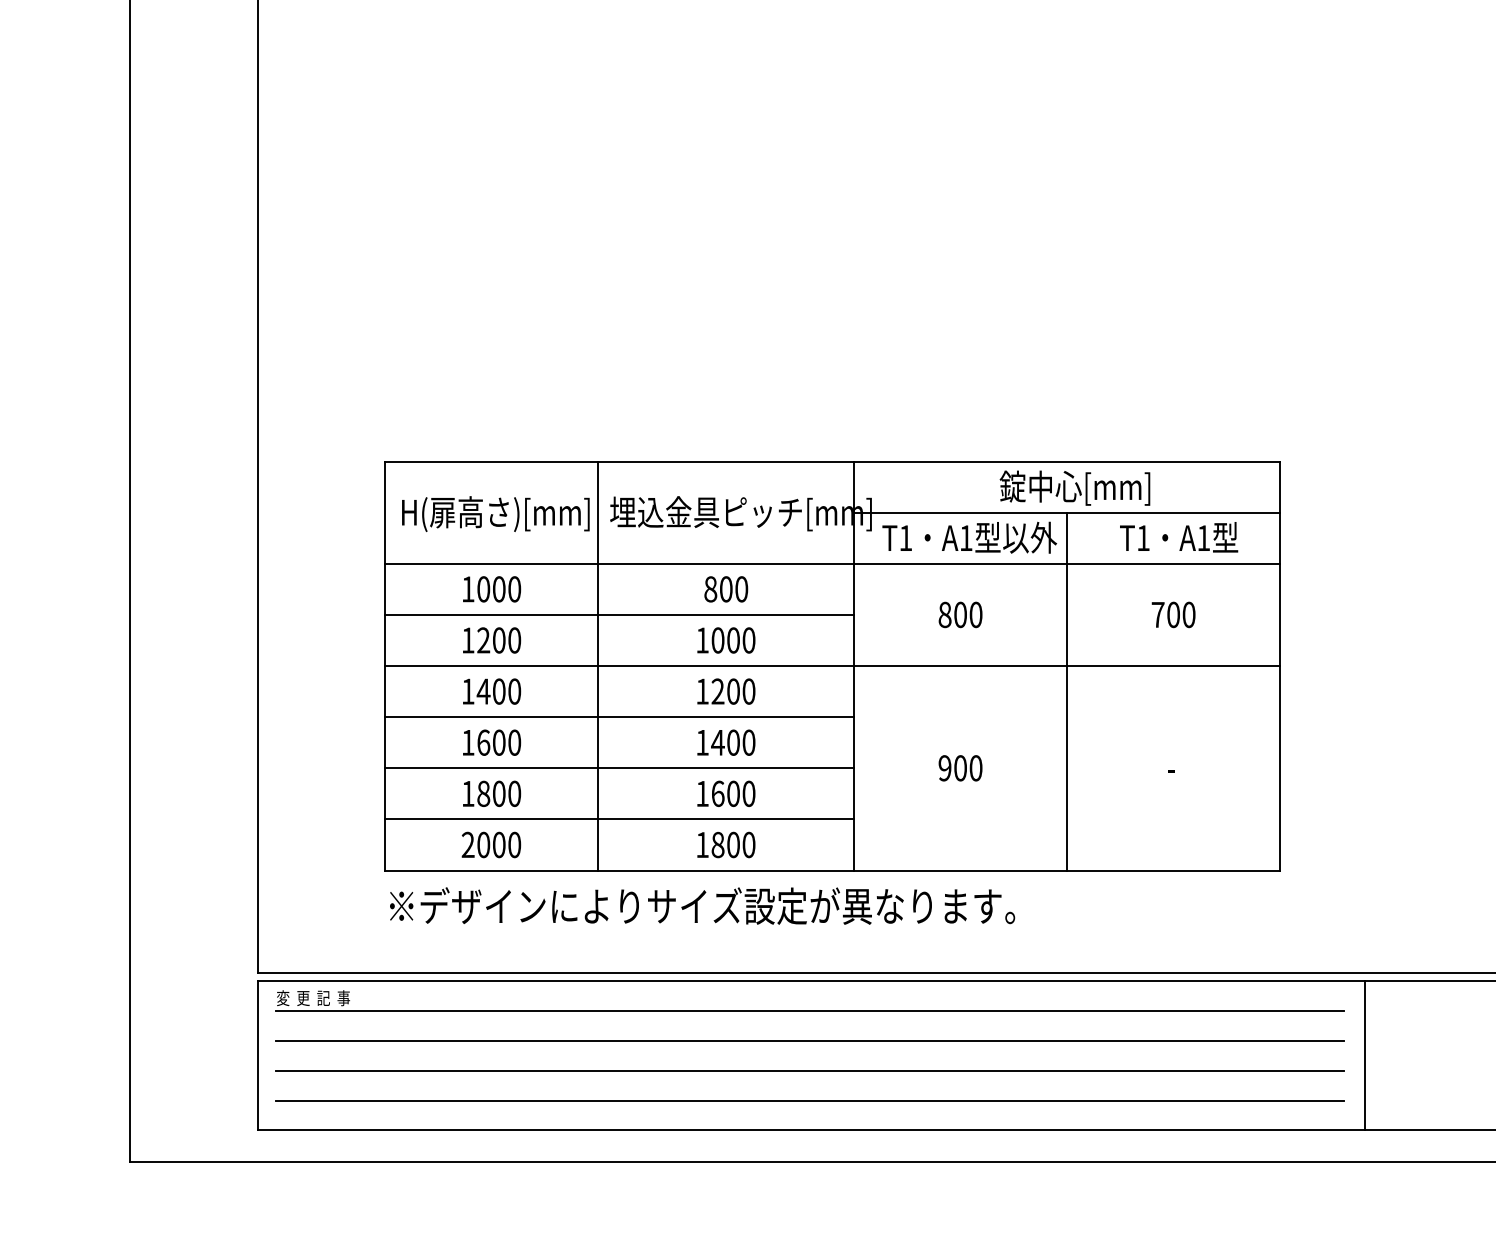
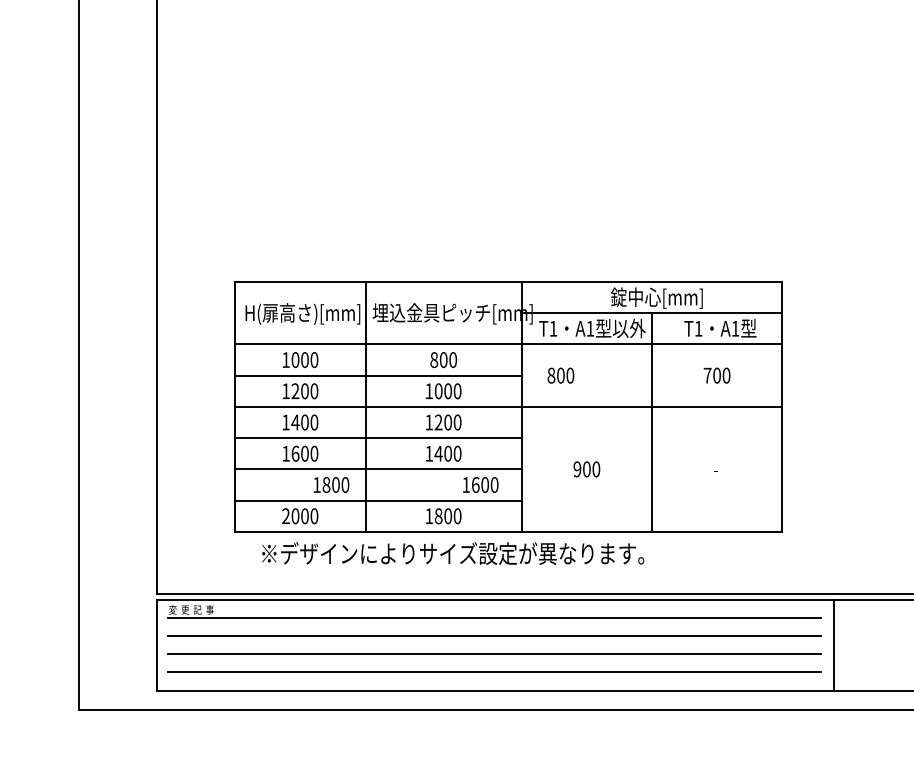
text: (959, 614) -> (560, 375), moved
text: (491, 793) -> (331, 484), moved
text: (725, 793) -> (480, 484), moved
text: (702, 905) -> (453, 553), moved

